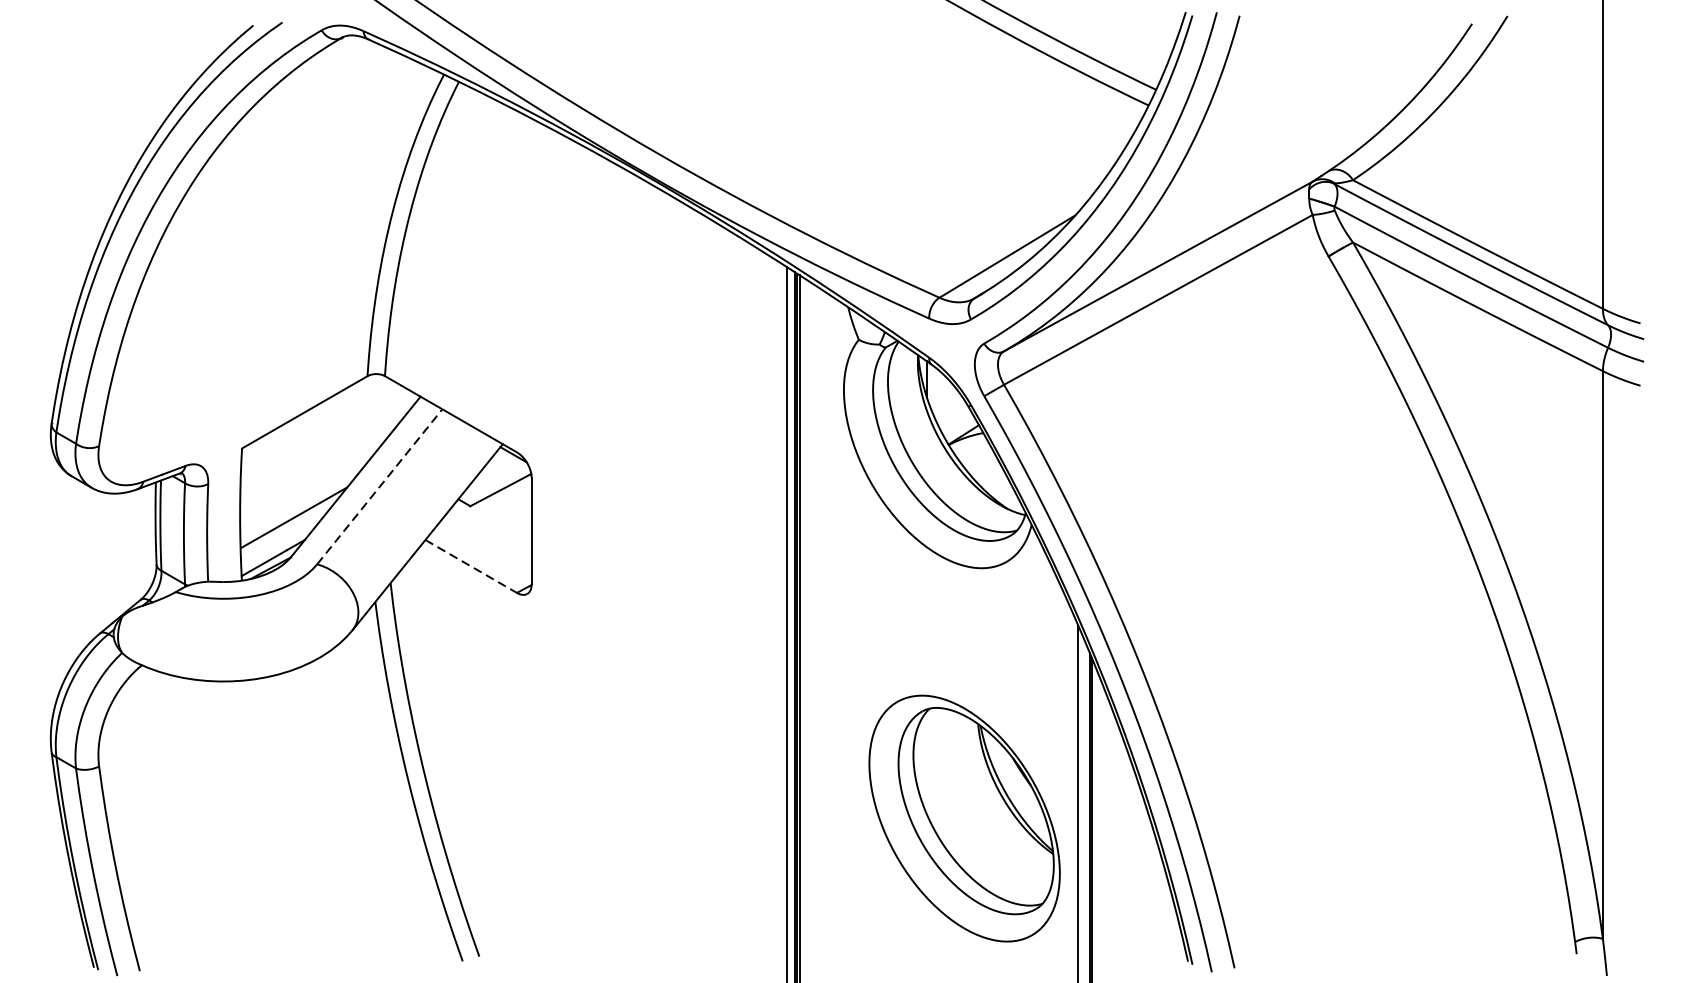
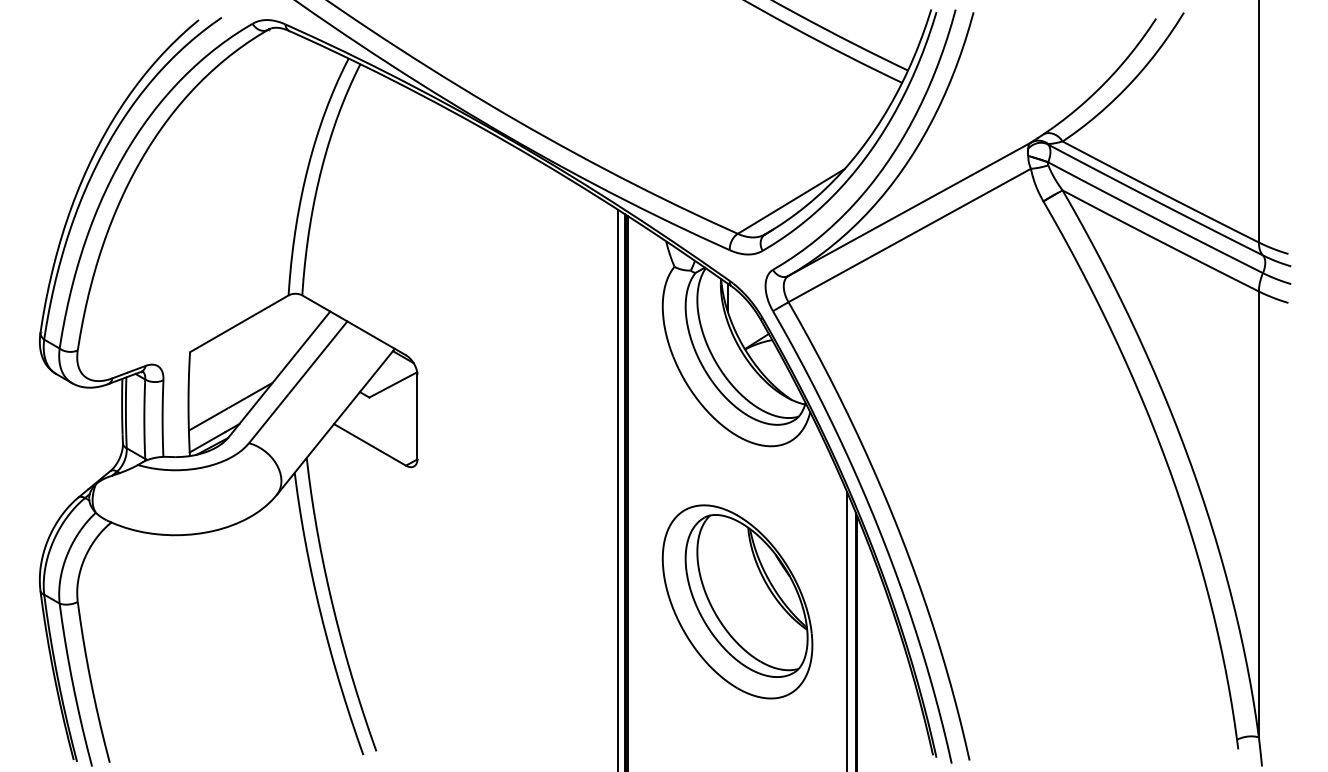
line: (380, 485) -> (298, 381), dashed -> solid
line: (471, 565) -> (370, 444), dashed -> solid
part: (964, 818) -> (737, 601), moved

